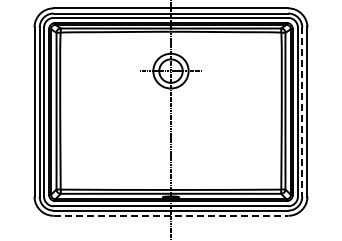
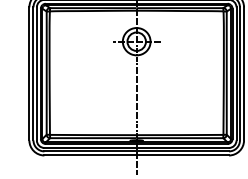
line: (302, 112) -> (240, 74), dashed -> solid
line: (171, 215) -> (137, 155), dashed -> solid

